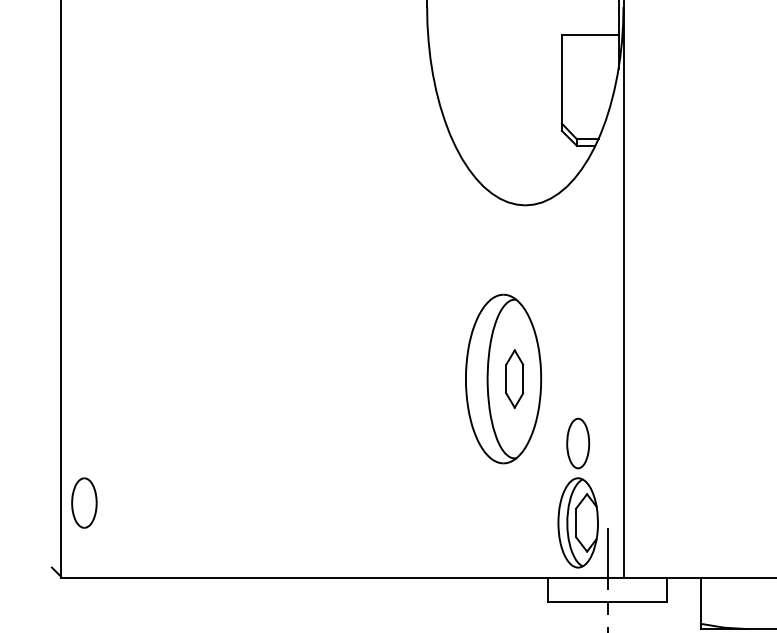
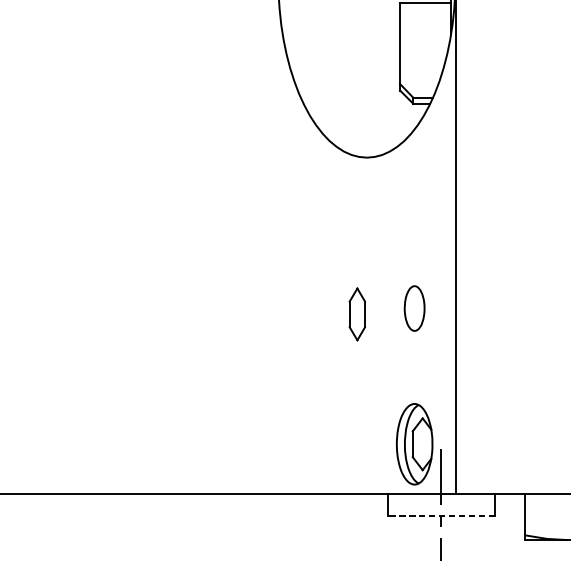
part: (503, 378) -> (347, 313), removed
part: (578, 443) -> (414, 308), moved
line: (607, 602) -> (441, 516), solid -> dashed

